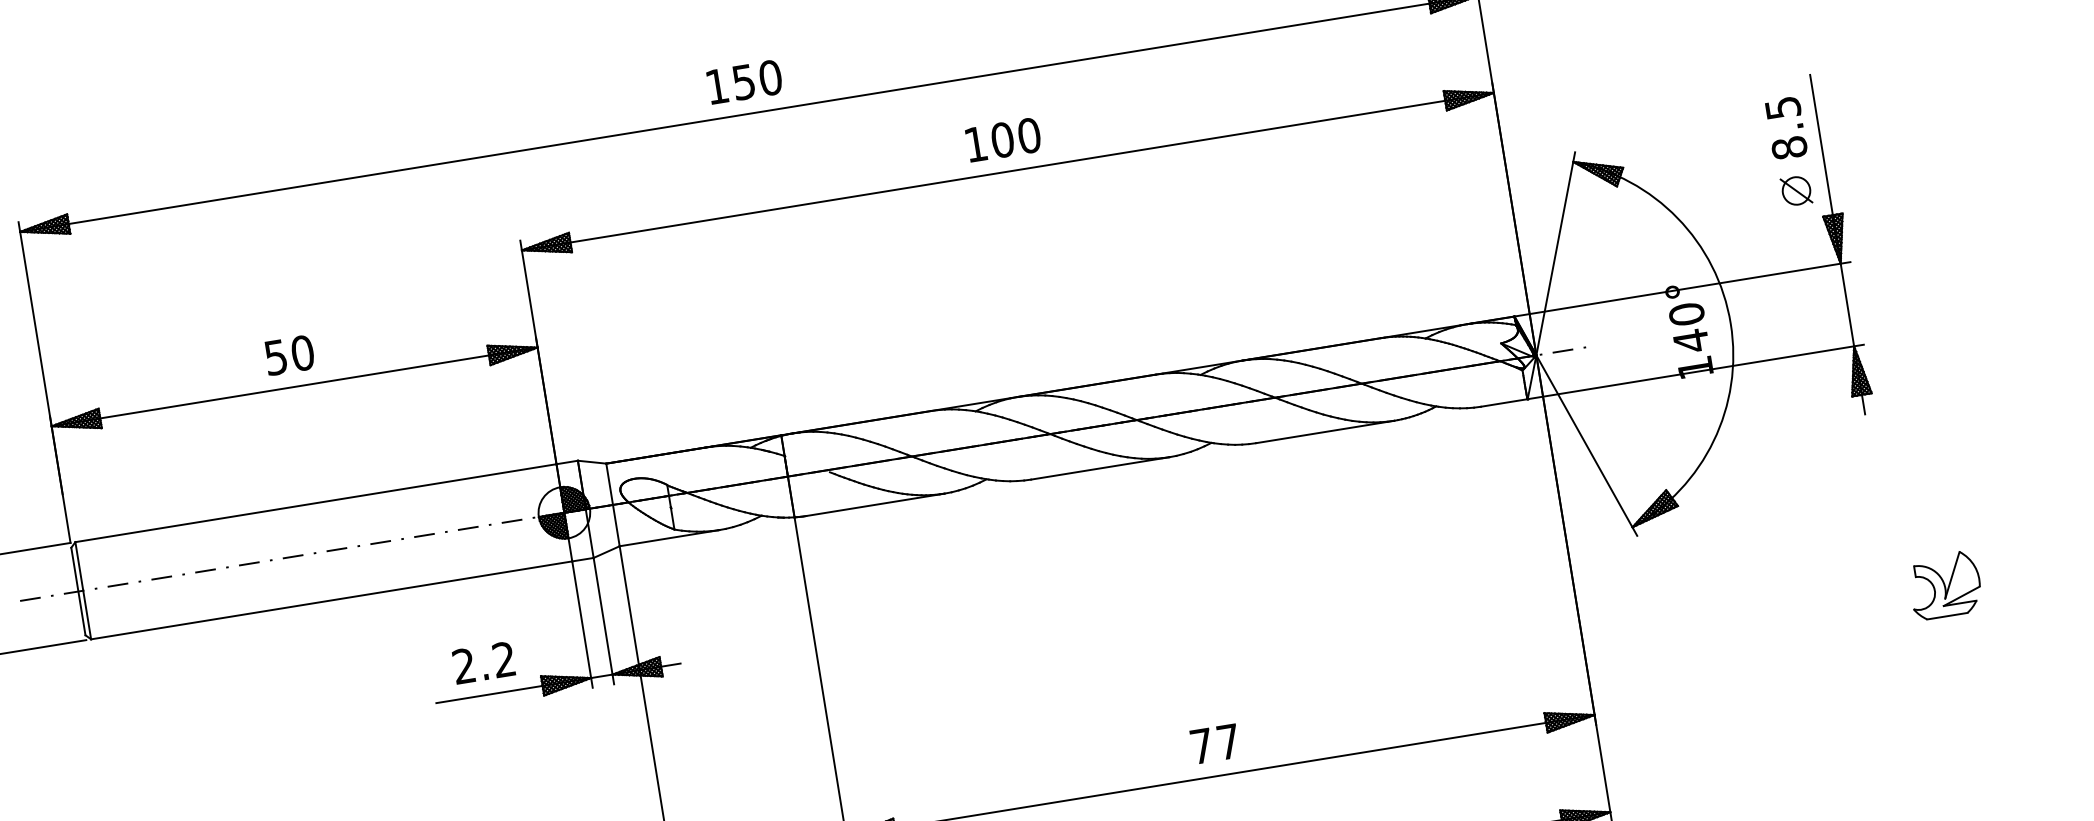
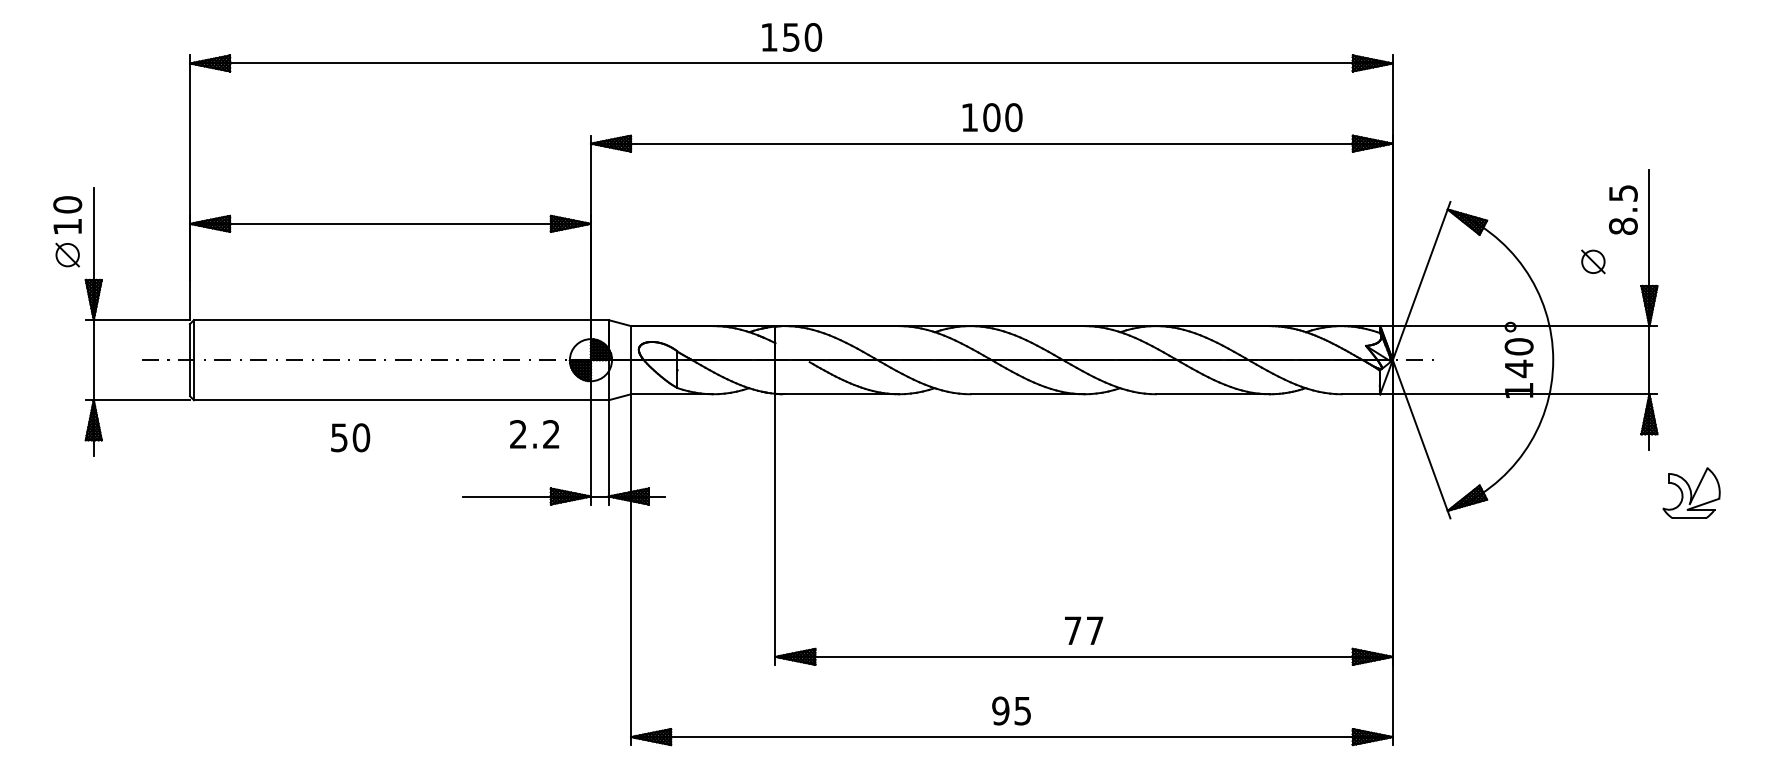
part: (1796, 190) -> (1593, 261), moved
text: (289, 354) -> (350, 437), moved
part: (1944, 584) -> (1691, 492), moved
text: (483, 663) -> (534, 434), moved

